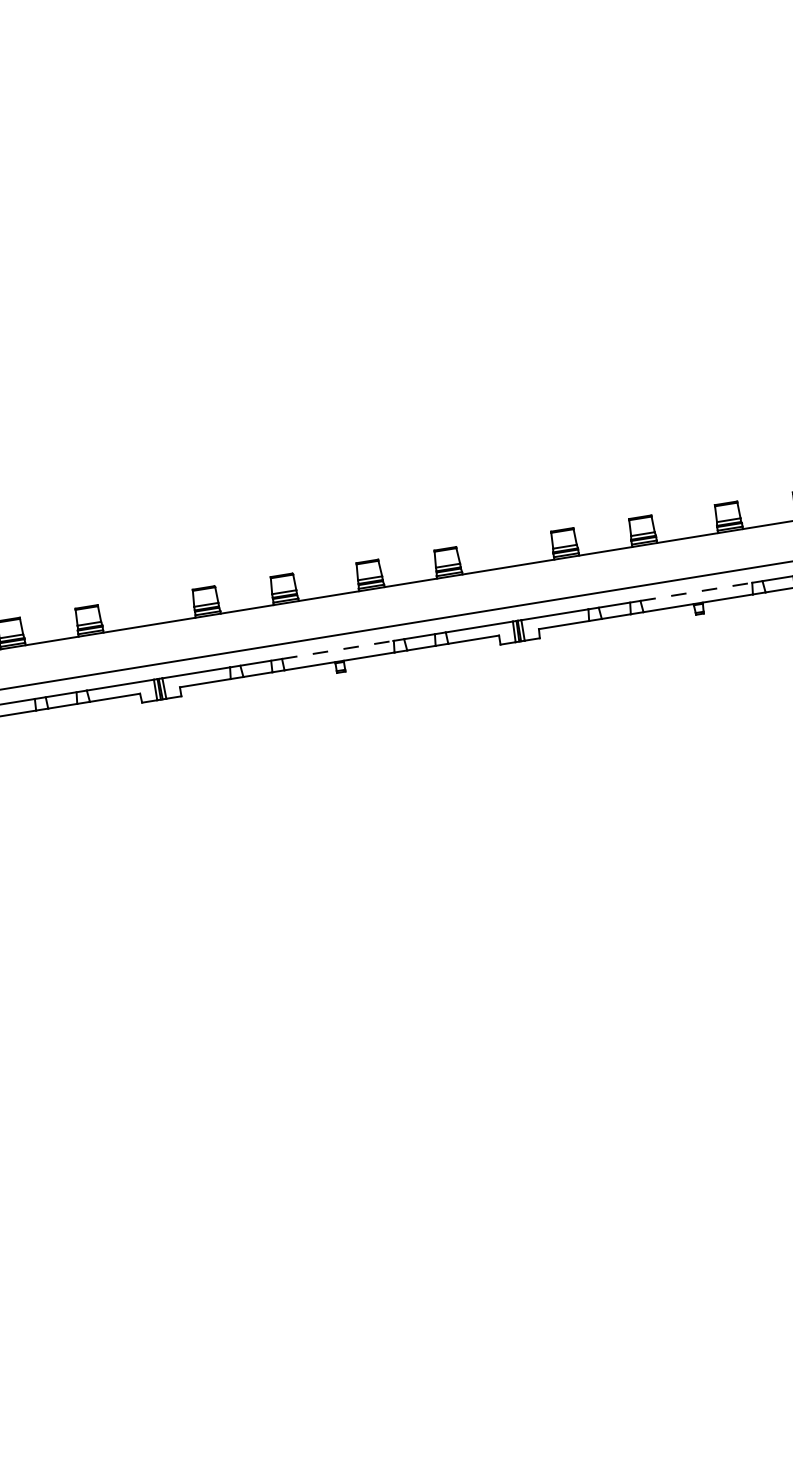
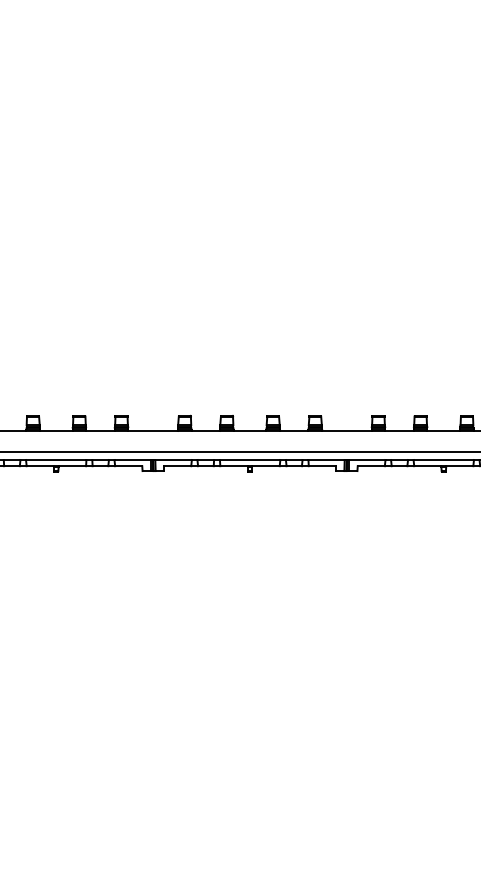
line: (697, 592) -> (444, 460), dashed -> solid
line: (338, 650) -> (250, 460), dashed -> solid

